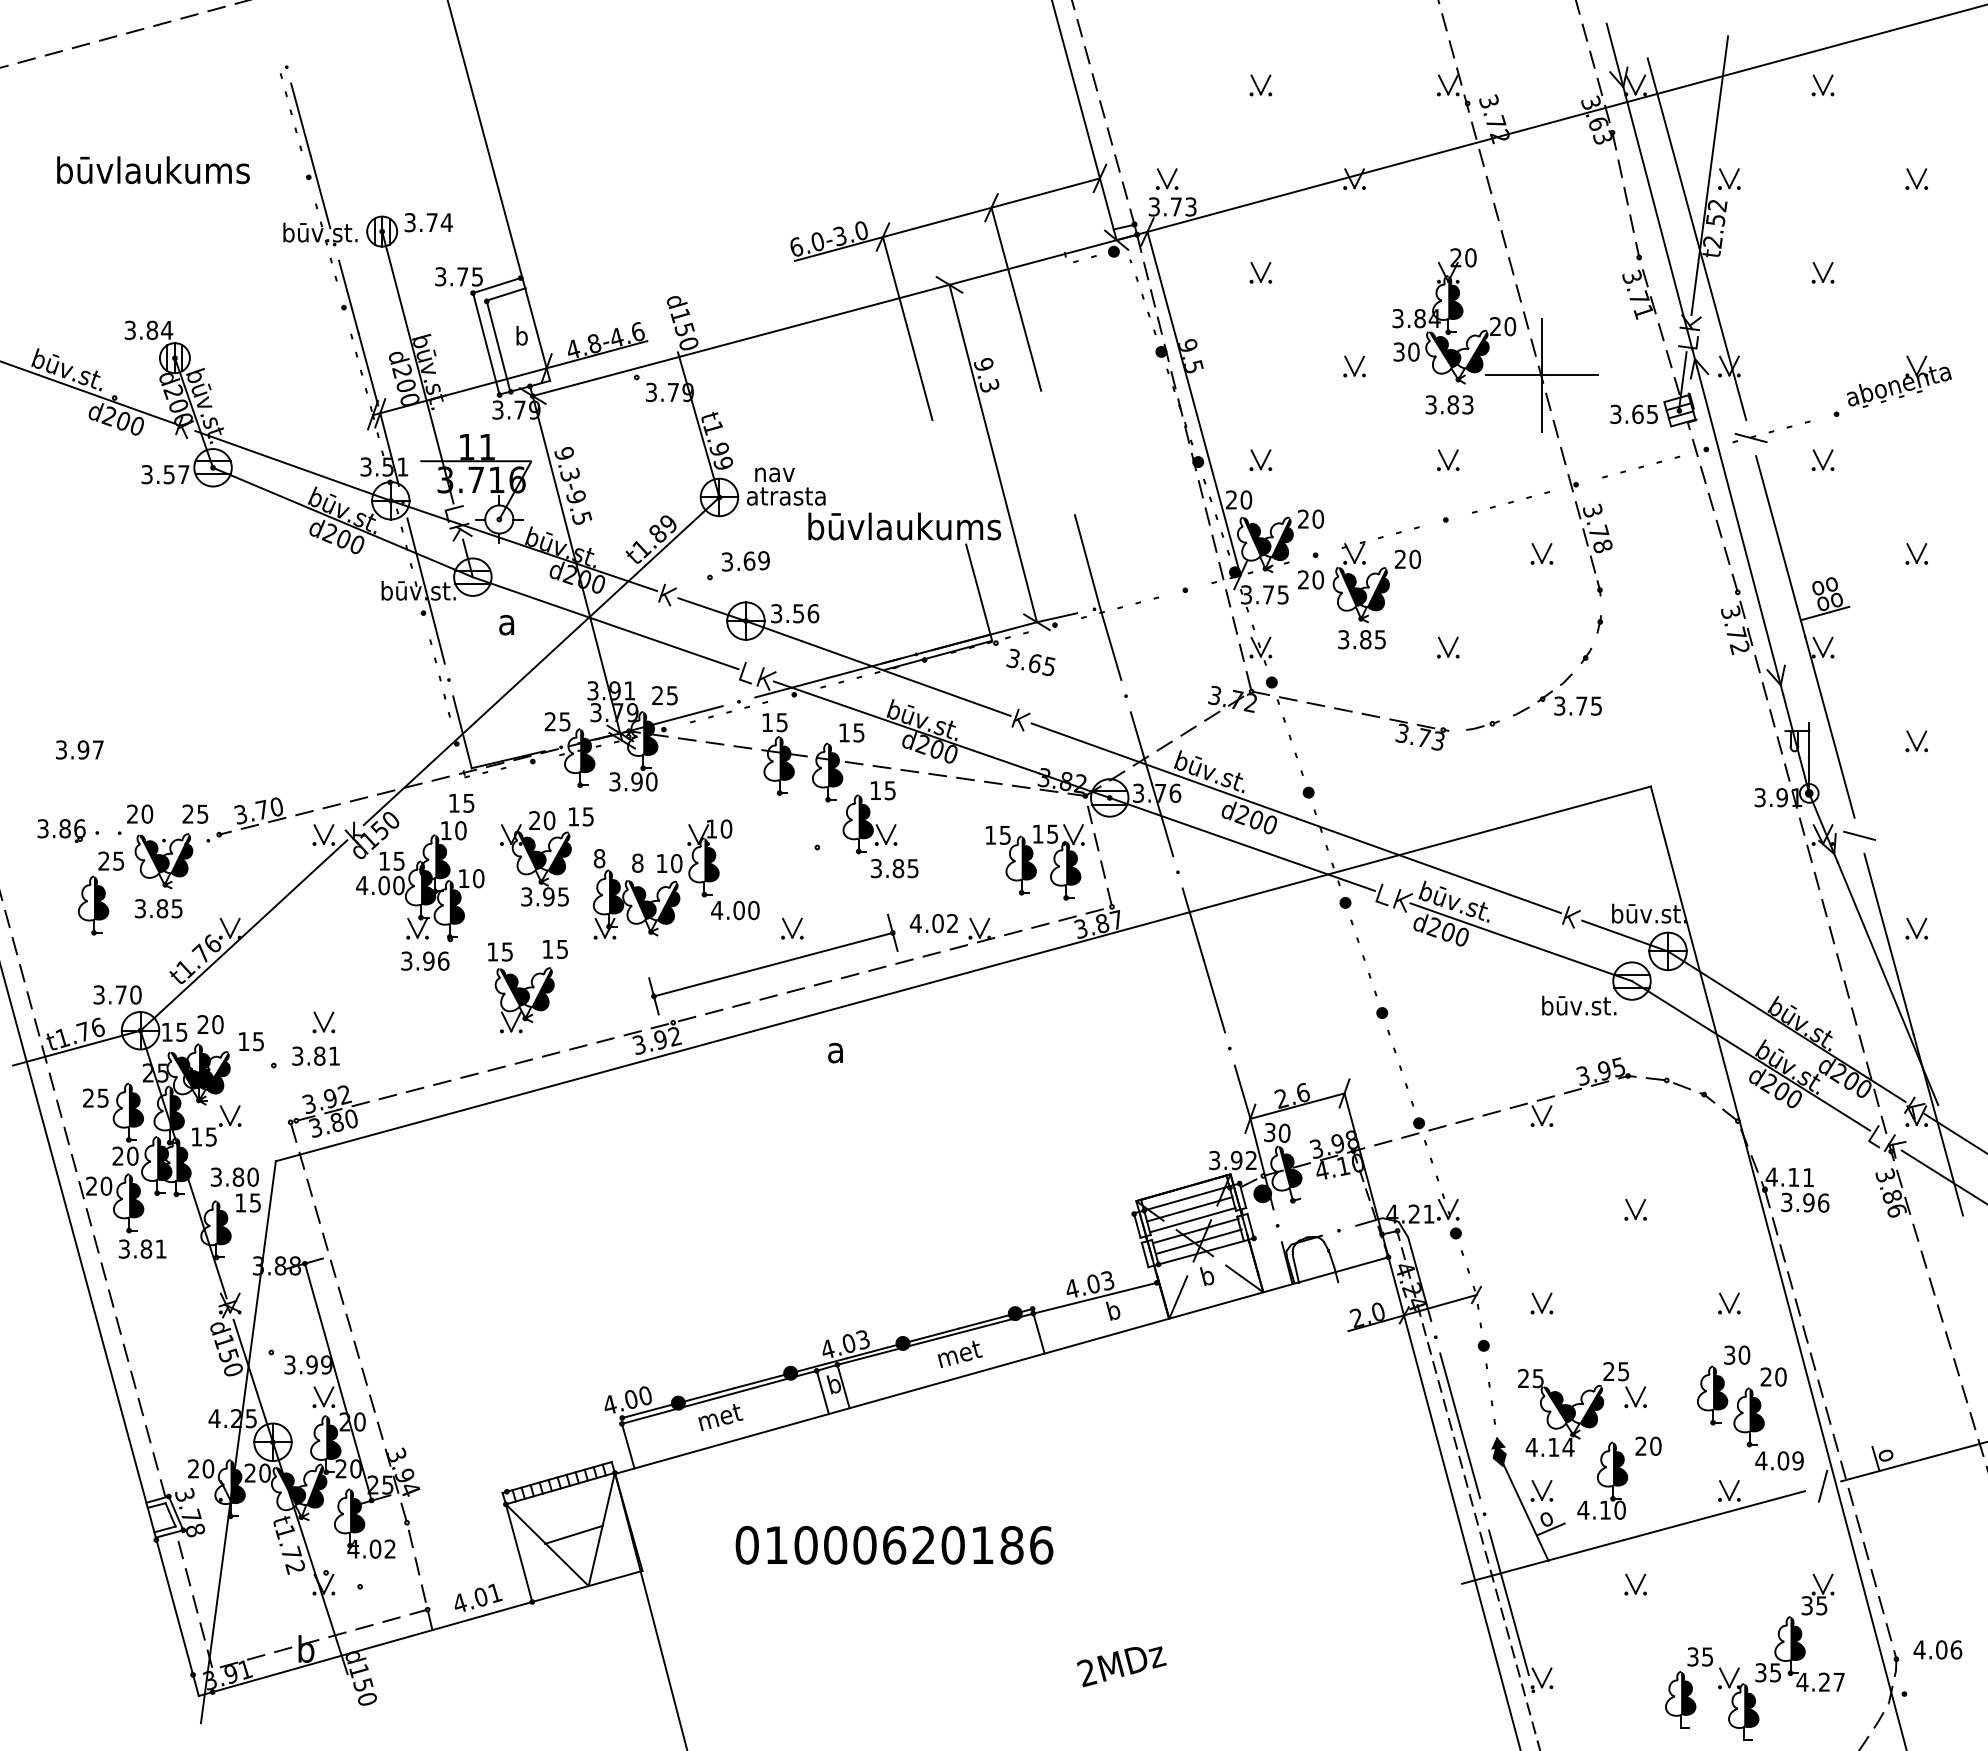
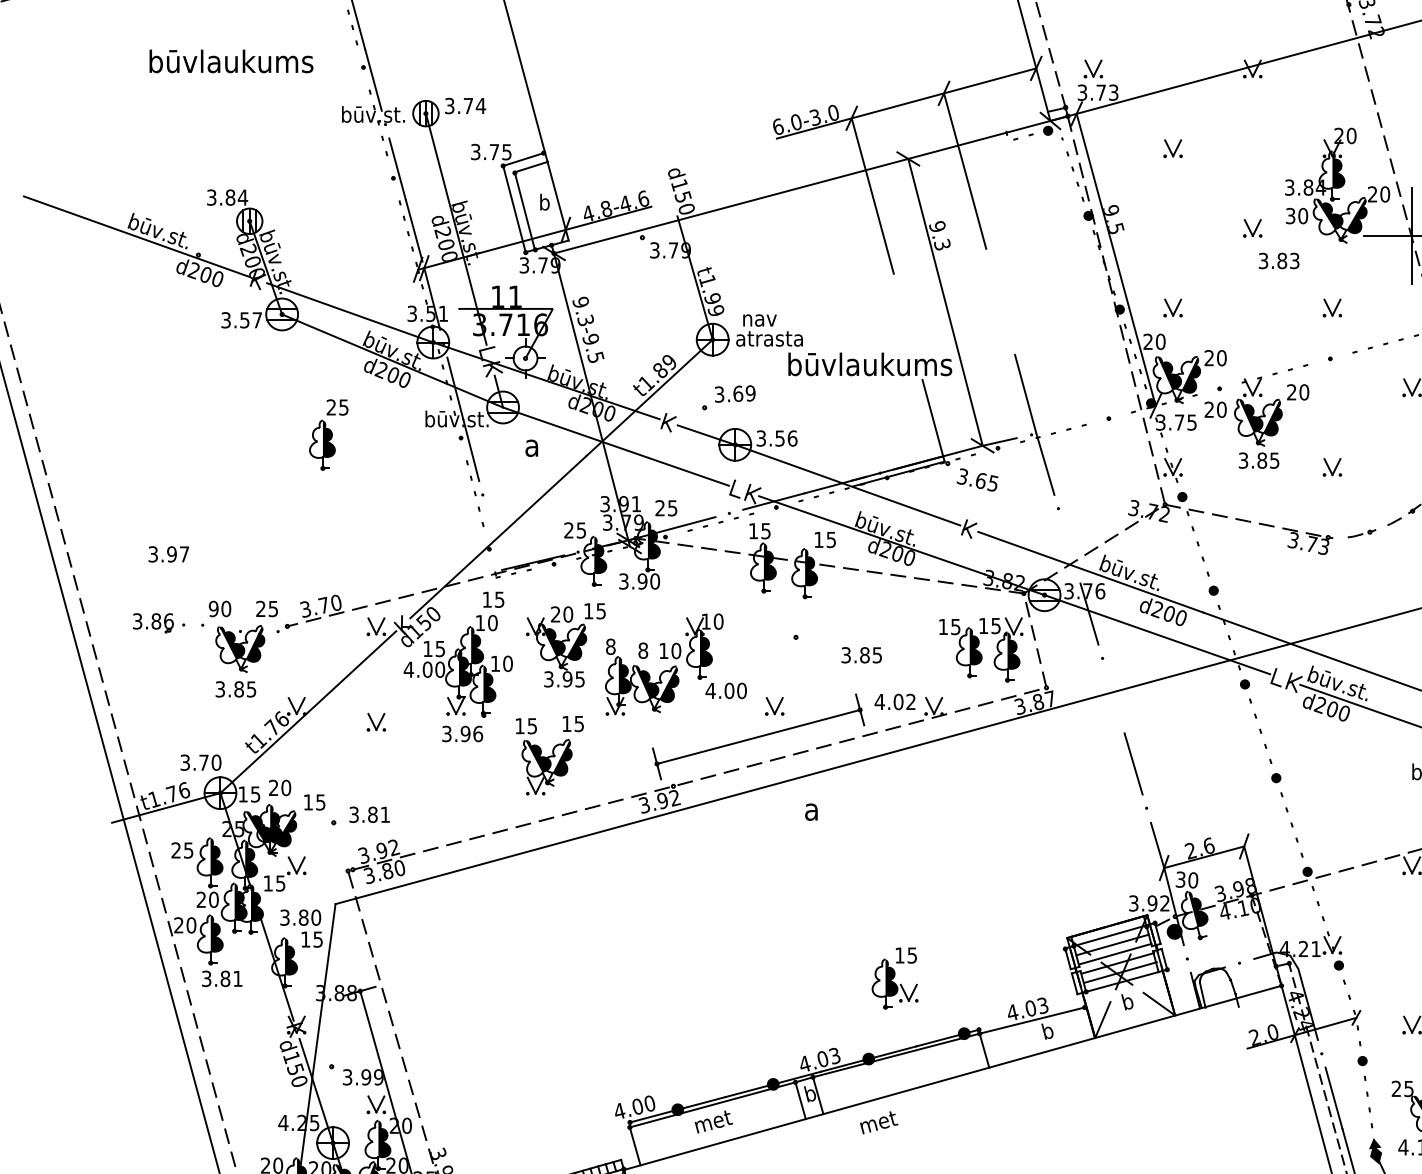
text: (1449, 404) -> (1279, 260), moved
line: (462, 732) -> (494, 539), removed
line: (1141, 748) -> (1071, 553), removed
text: (132, 813) -> (213, 608), 20 -> 90
part: (869, 817) -> (894, 978), moved
part: (101, 893) -> (329, 434), moved
line: (1192, 924) -> (1114, 702), removed
part: (323, 1022) -> (376, 722), moved
text: (959, 1354) -> (878, 1122), moved

